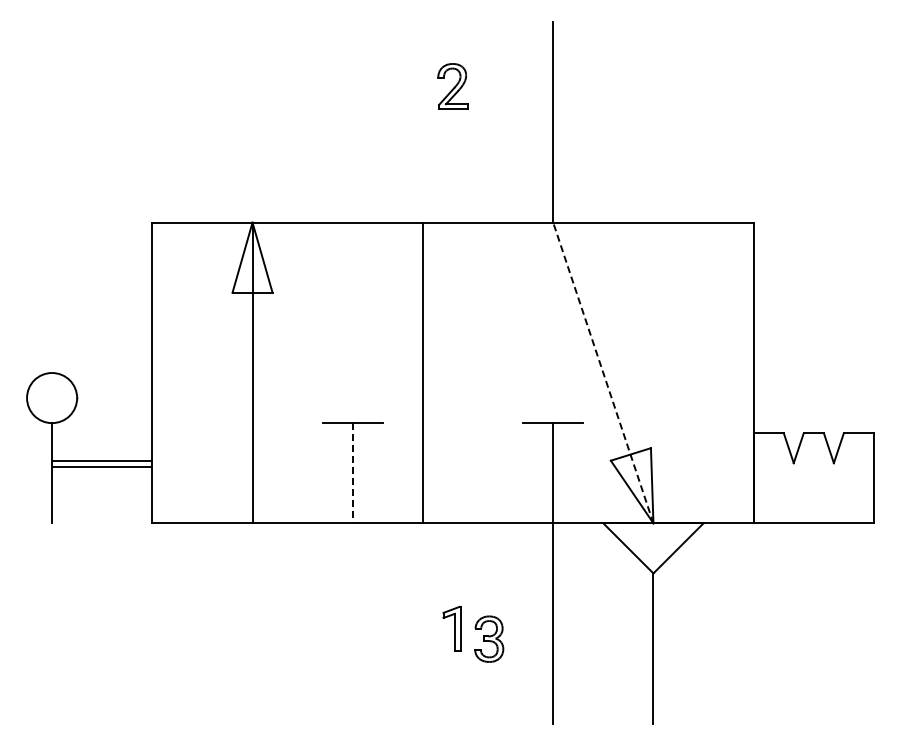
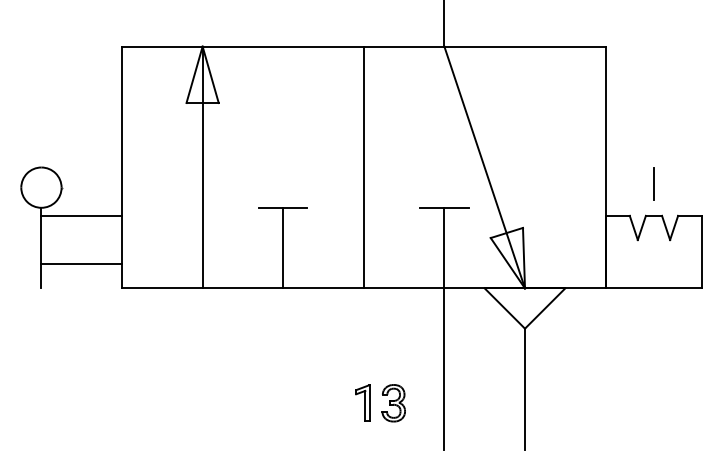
line: (422, 372) -> (363, 167), moved
line: (603, 372) -> (484, 167), dashed -> solid
line: (813, 392) -> (653, 183), added
line: (102, 461) -> (81, 216), moved
line: (102, 467) -> (81, 264), moved
line: (352, 473) -> (283, 248), dashed -> solid
part: (451, 628) -> (362, 402), moved
part: (489, 638) -> (393, 402), moved

